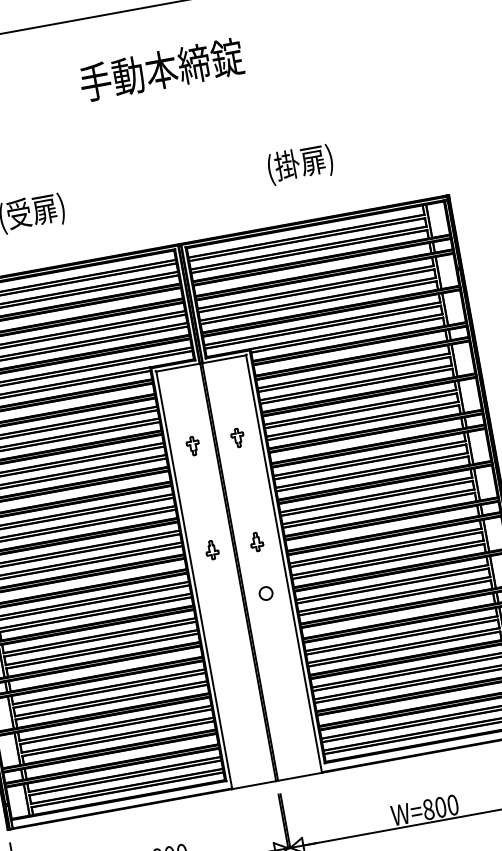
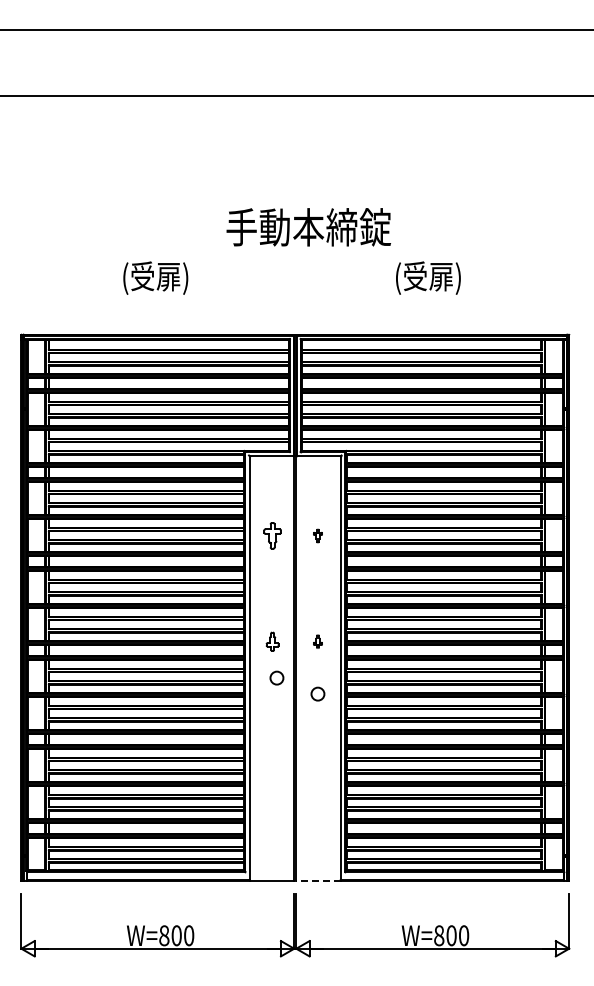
text: (161, 70) -> (308, 227), moved
text: (287, 165) -> (415, 276), (掛扉) -> (受扉)
part: (237, 437) -> (317, 535), size x0.7
part: (193, 446) -> (272, 536), size x1.4
part: (256, 541) -> (317, 641), size x0.7
circle: (222, 584) -> (276, 677), added
line: (299, 776) -> (318, 880), solid -> dashed

